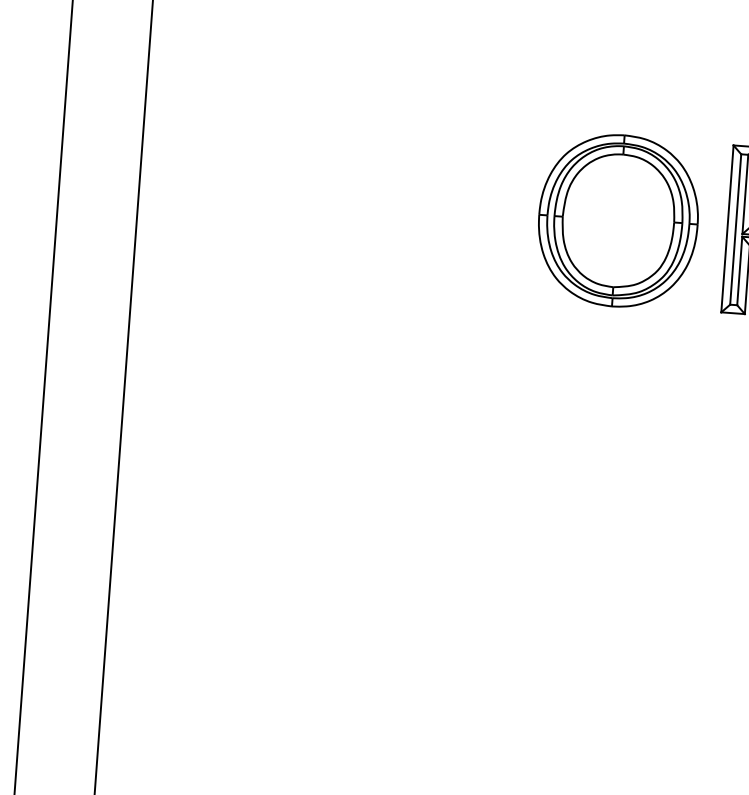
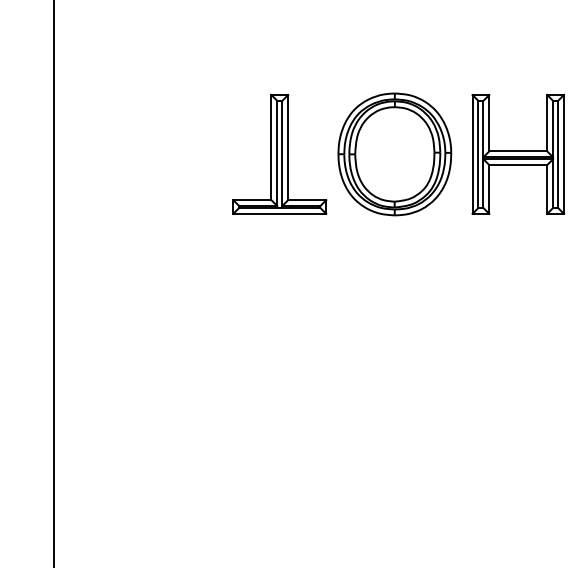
part: (456, 207) -> (279, 153), added

